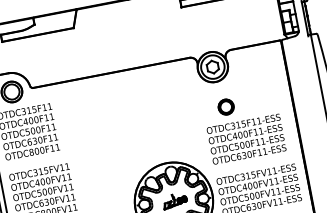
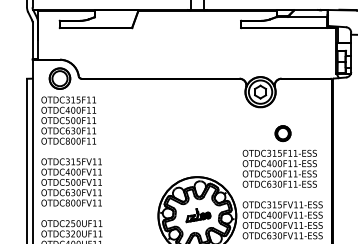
part: (225, 107) -> (282, 133), moved

